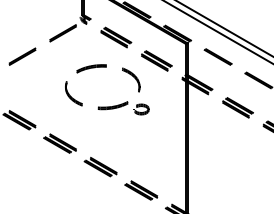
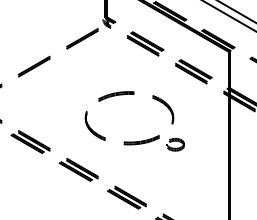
part: (107, 106) -> (135, 141), moved

